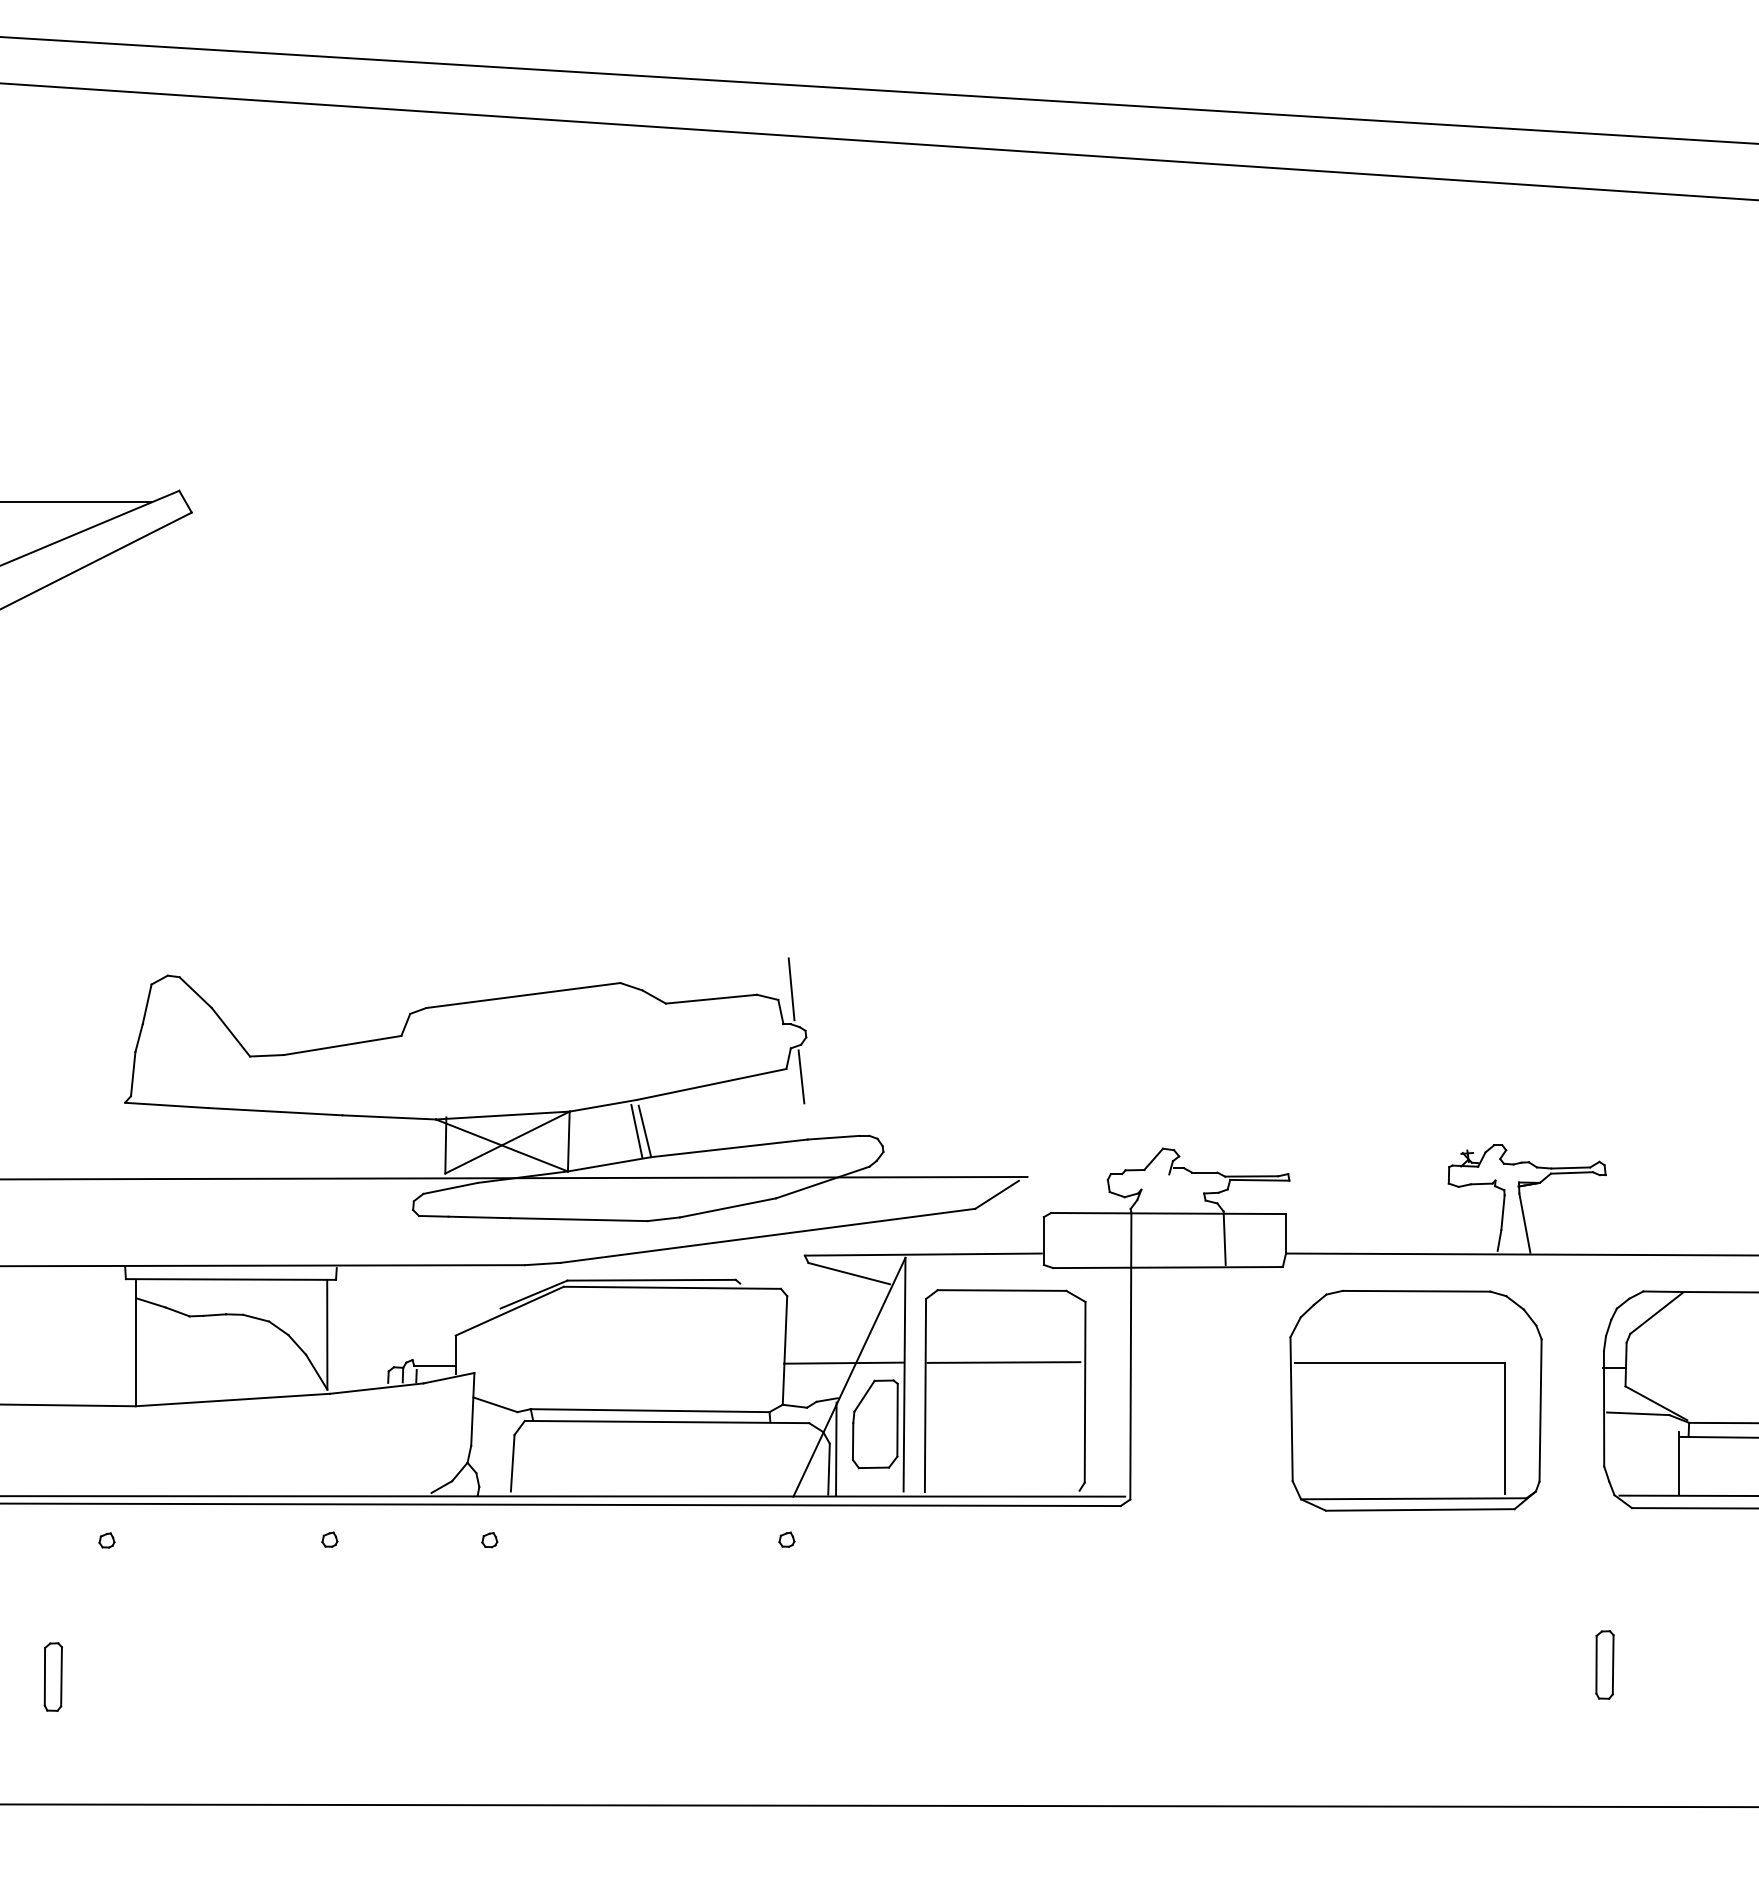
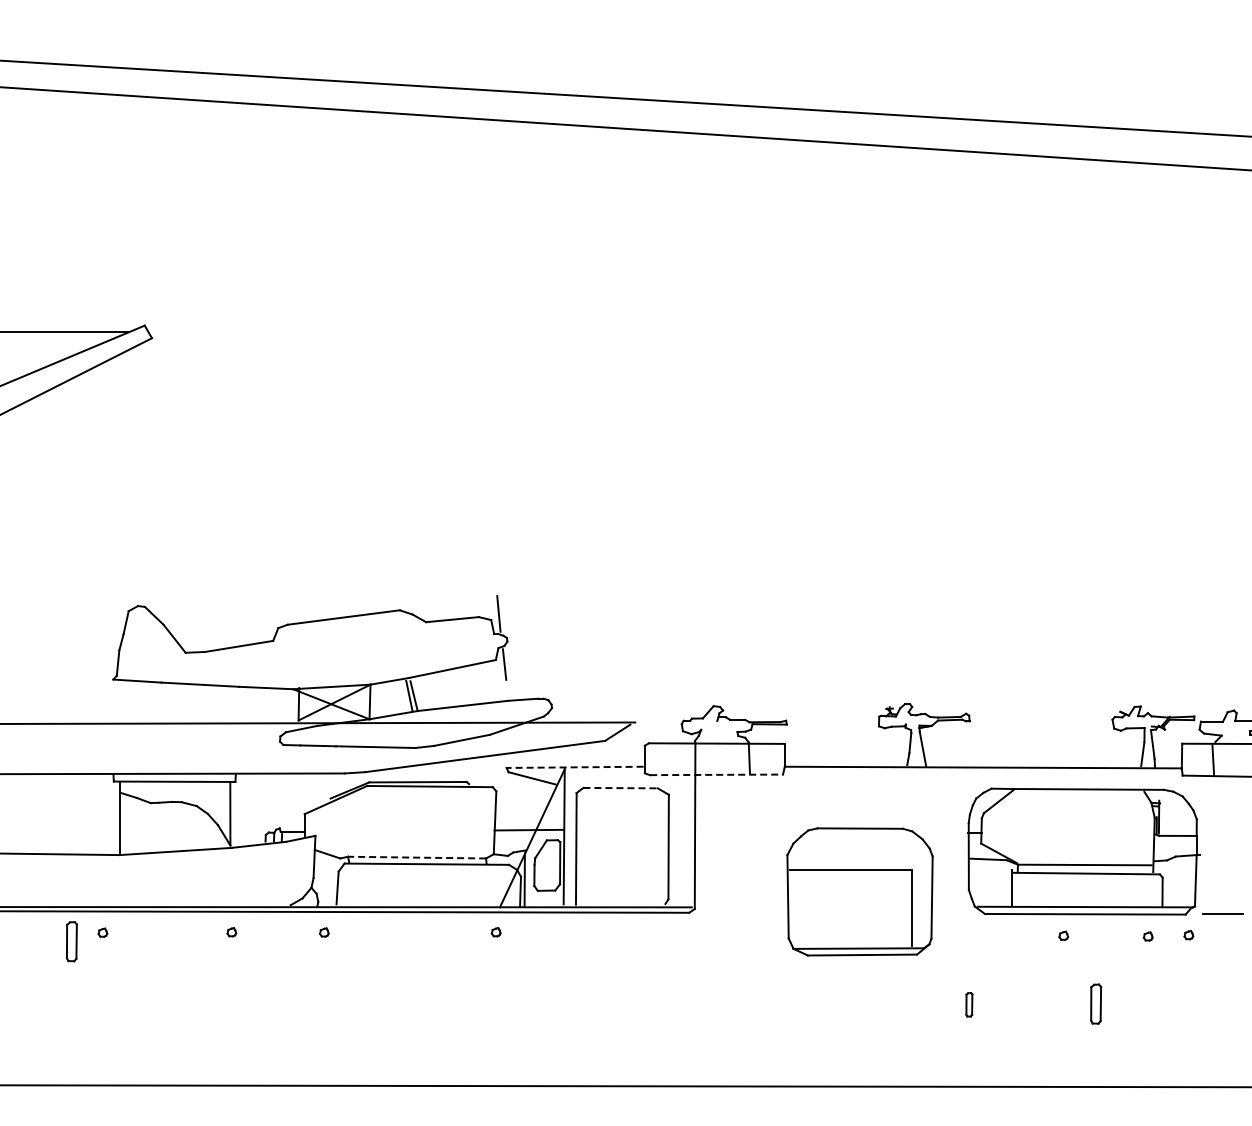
line: (924, 1254) -> (575, 767), solid -> dashed
line: (1169, 1266) -> (717, 774), solid -> dashed
line: (1003, 1291) -> (621, 788), solid -> dashed
line: (1003, 1362) -> (621, 829), removed
part: (1415, 1400) -> (859, 891), moved
line: (649, 1410) -> (416, 857), solid -> dashed
part: (1605, 1664) -> (969, 1004), size x0.6
part: (52, 1676) -> (71, 941), moved

